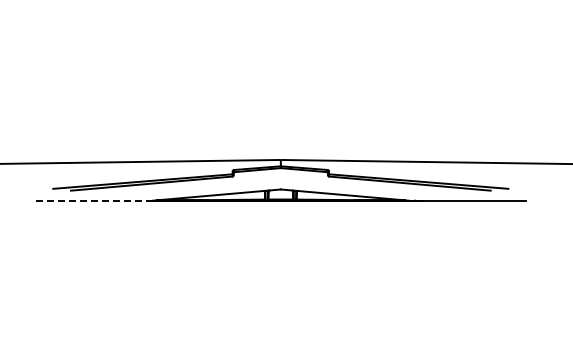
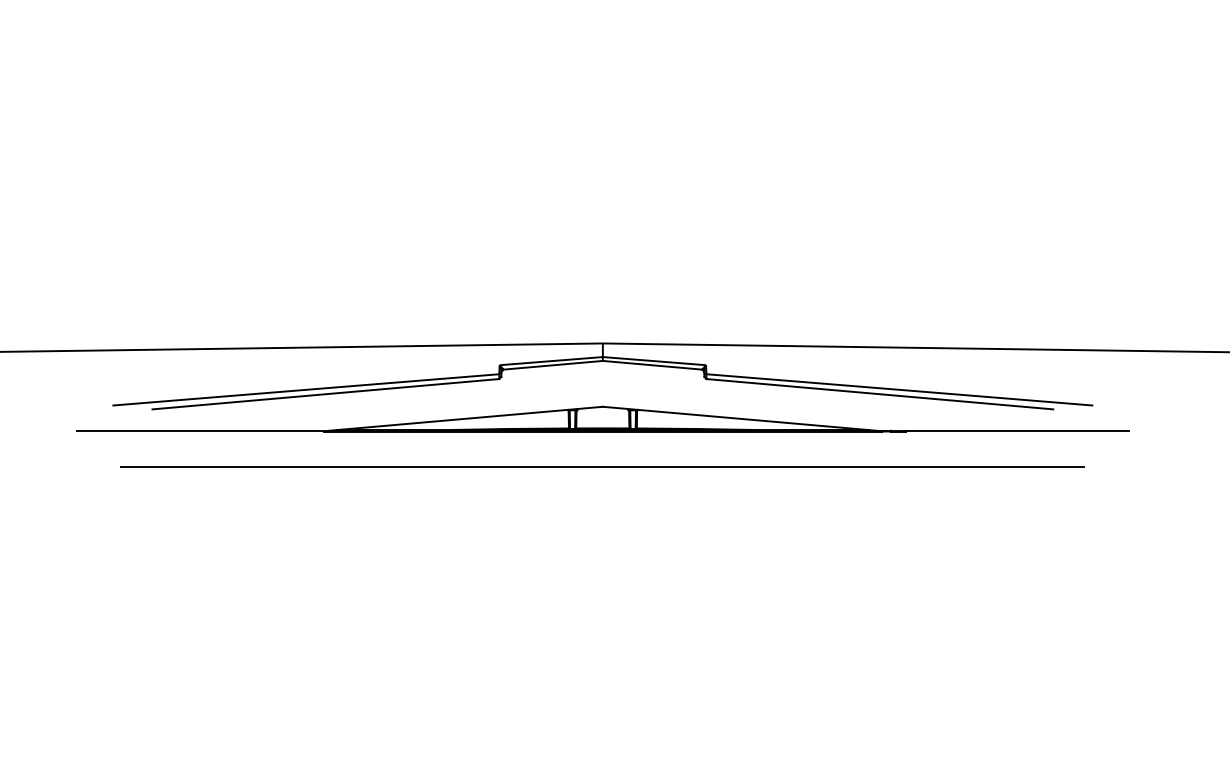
line: (94, 200) -> (202, 430), dashed -> solid
line: (280, 217) -> (602, 466), added

